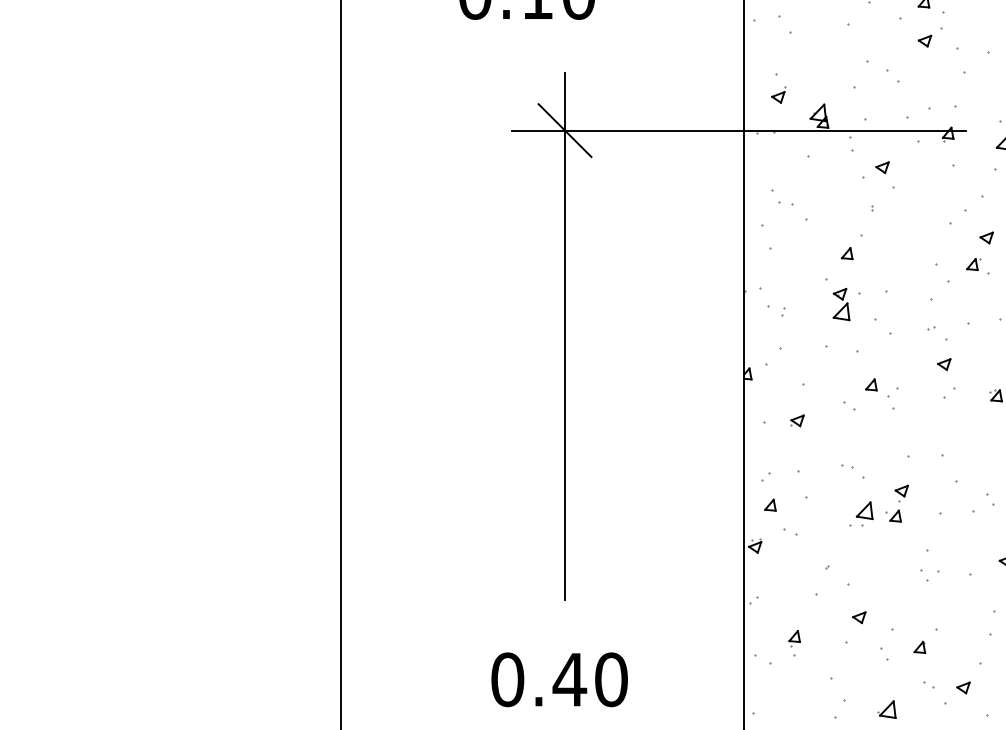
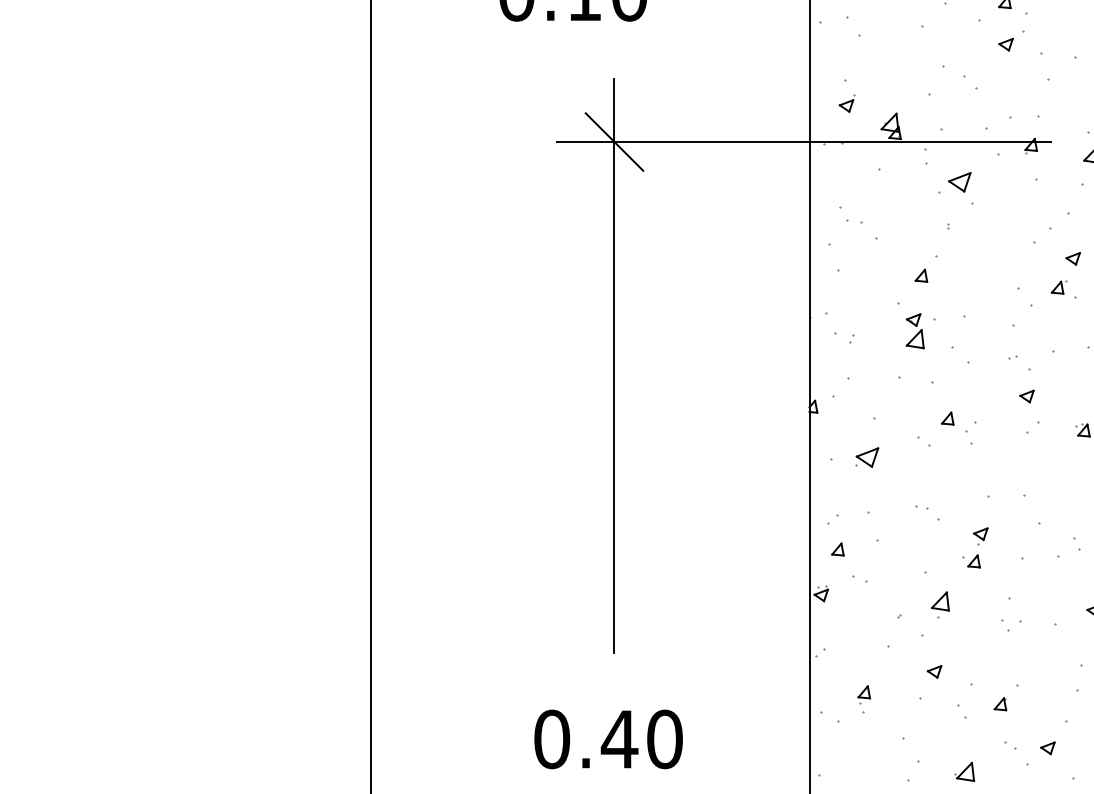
part: (882, 167) -> (959, 182), size x1.6
part: (797, 420) -> (867, 457), size x1.6
part: (864, 513) -> (940, 604), moved

